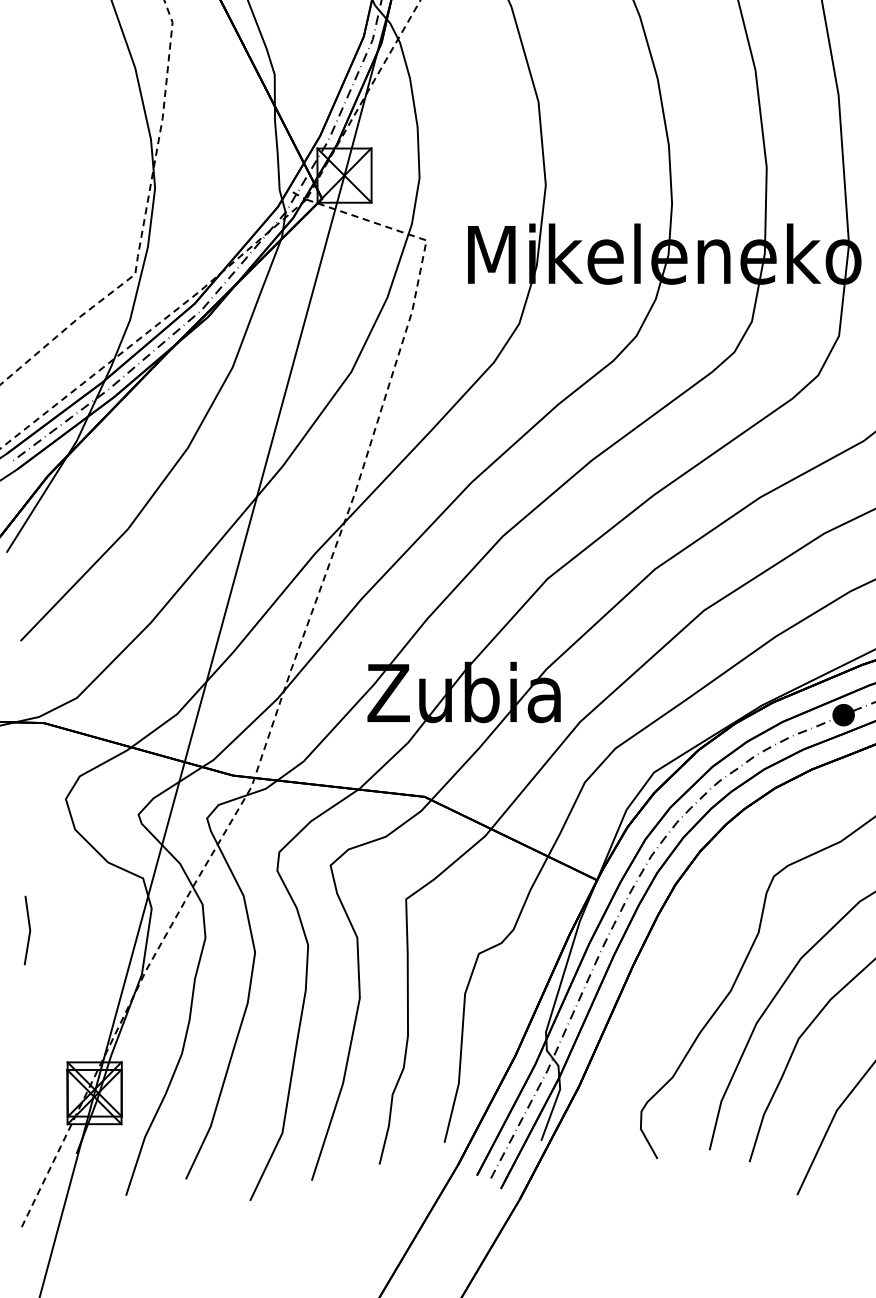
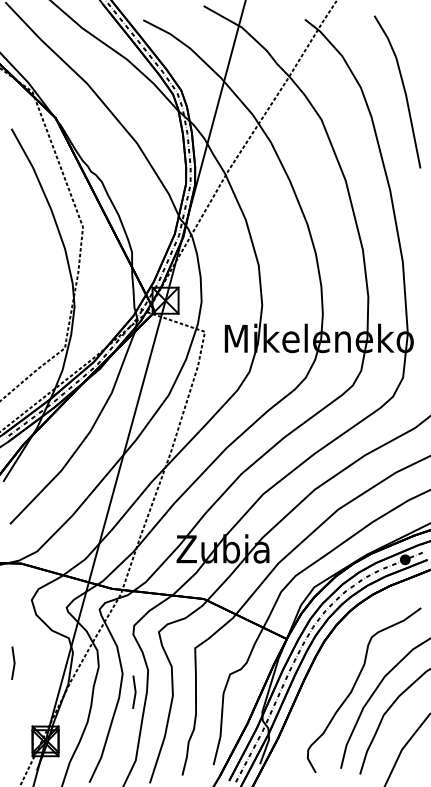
line: (279, 989) -> (134, 691), added

